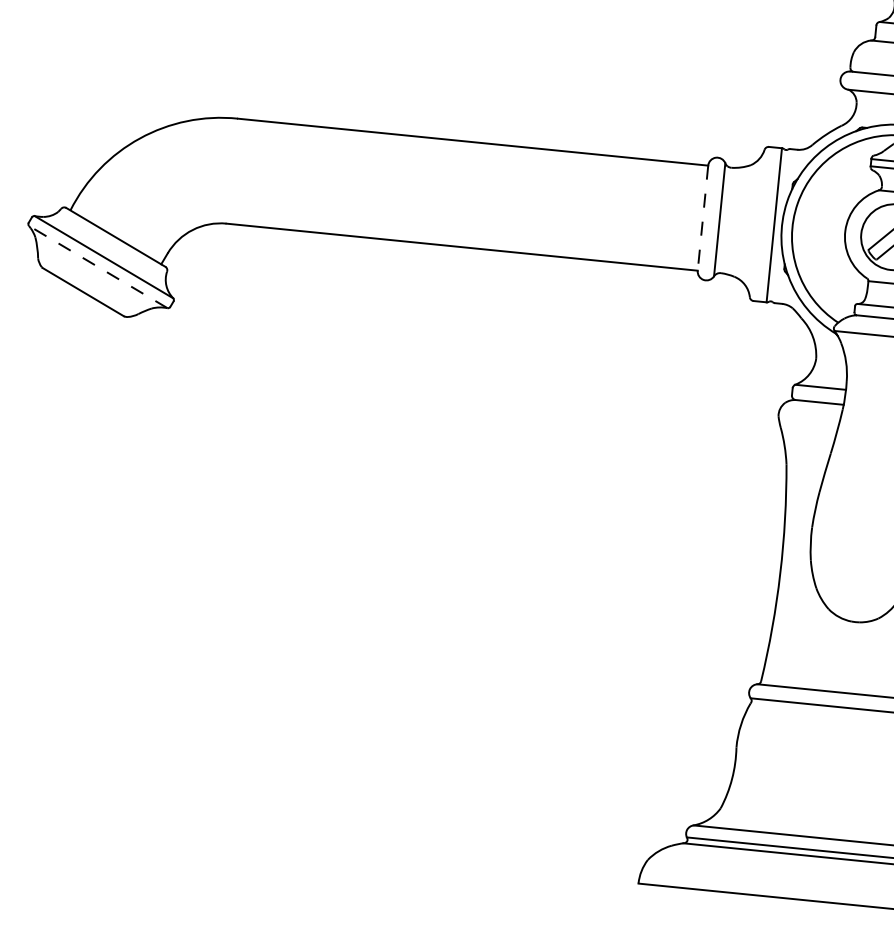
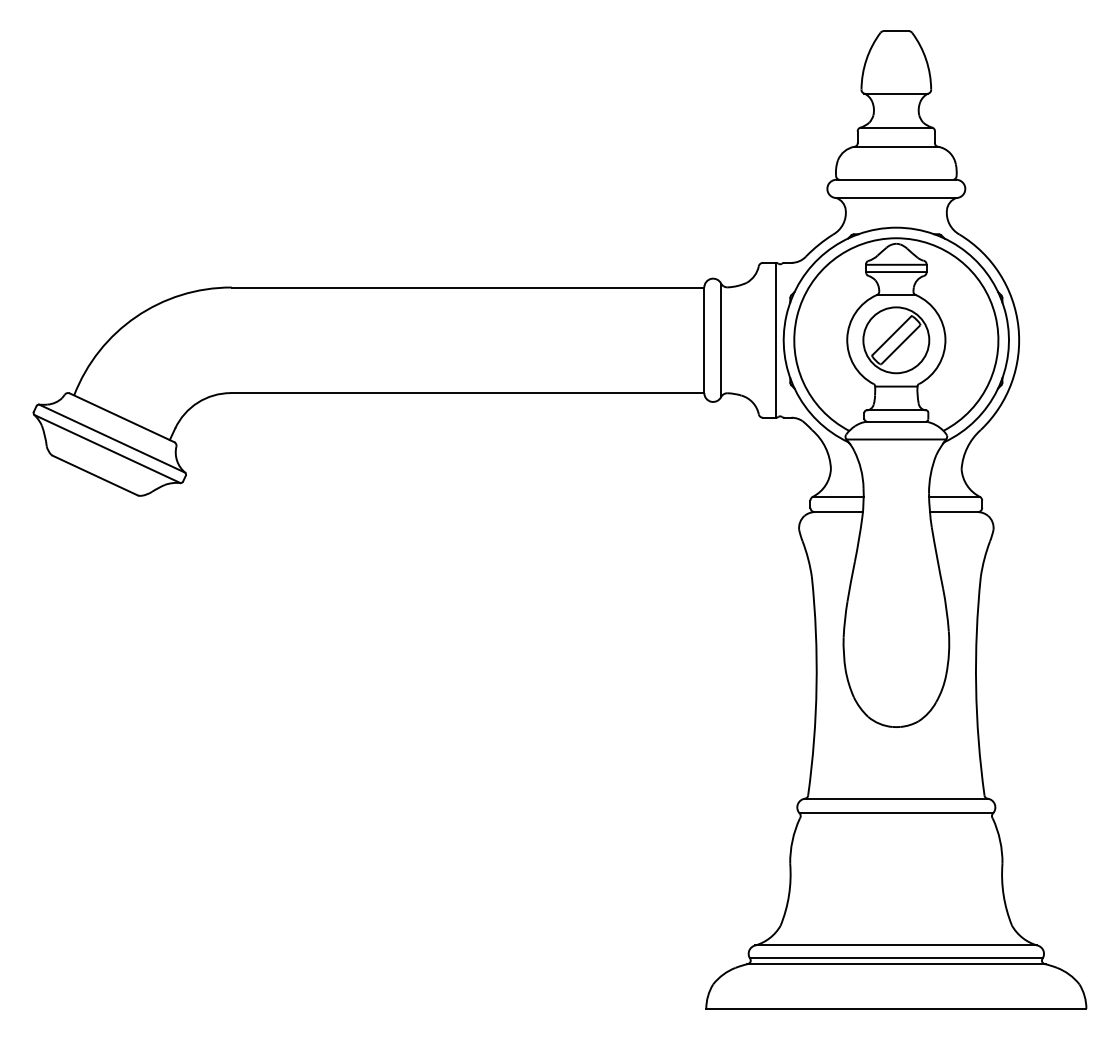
line: (703, 218) -> (704, 340), dashed -> solid
line: (98, 267) -> (107, 449), dashed -> solid

